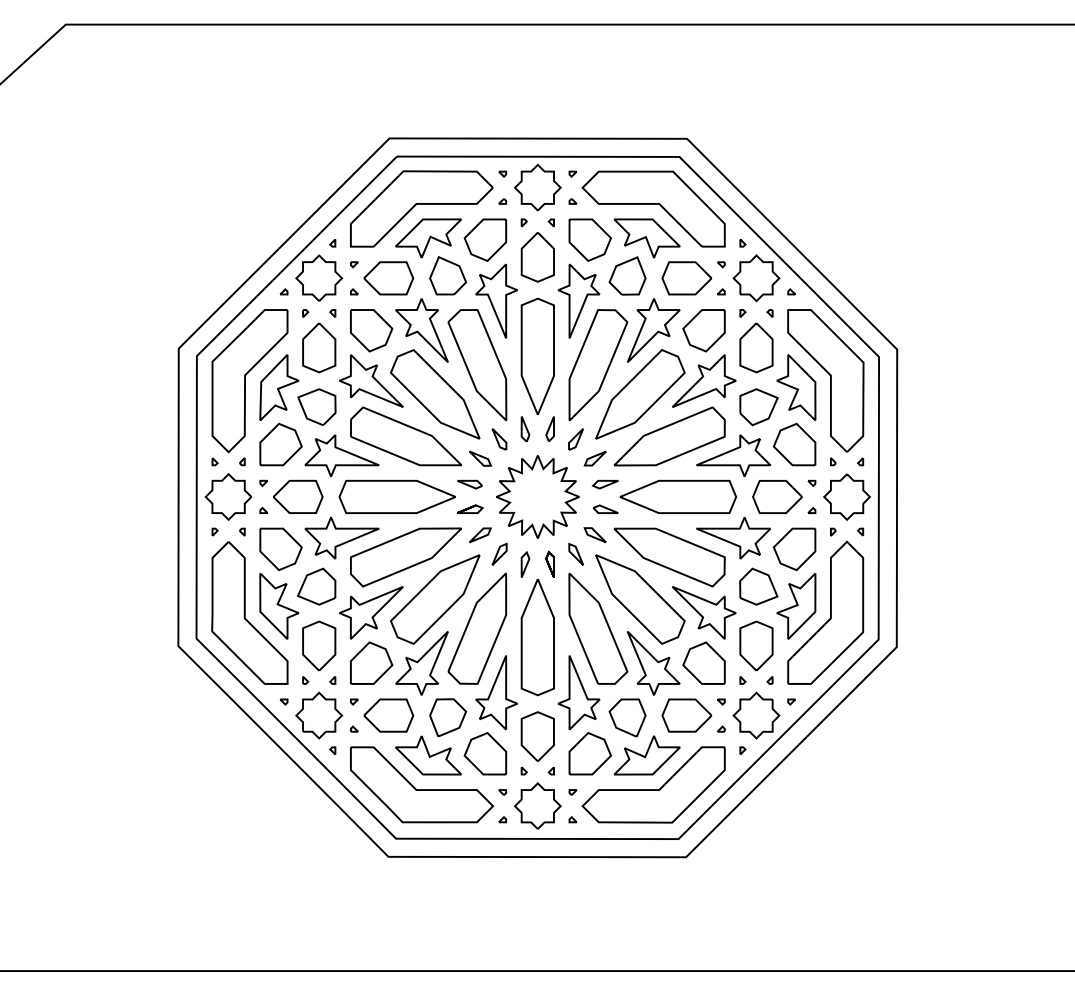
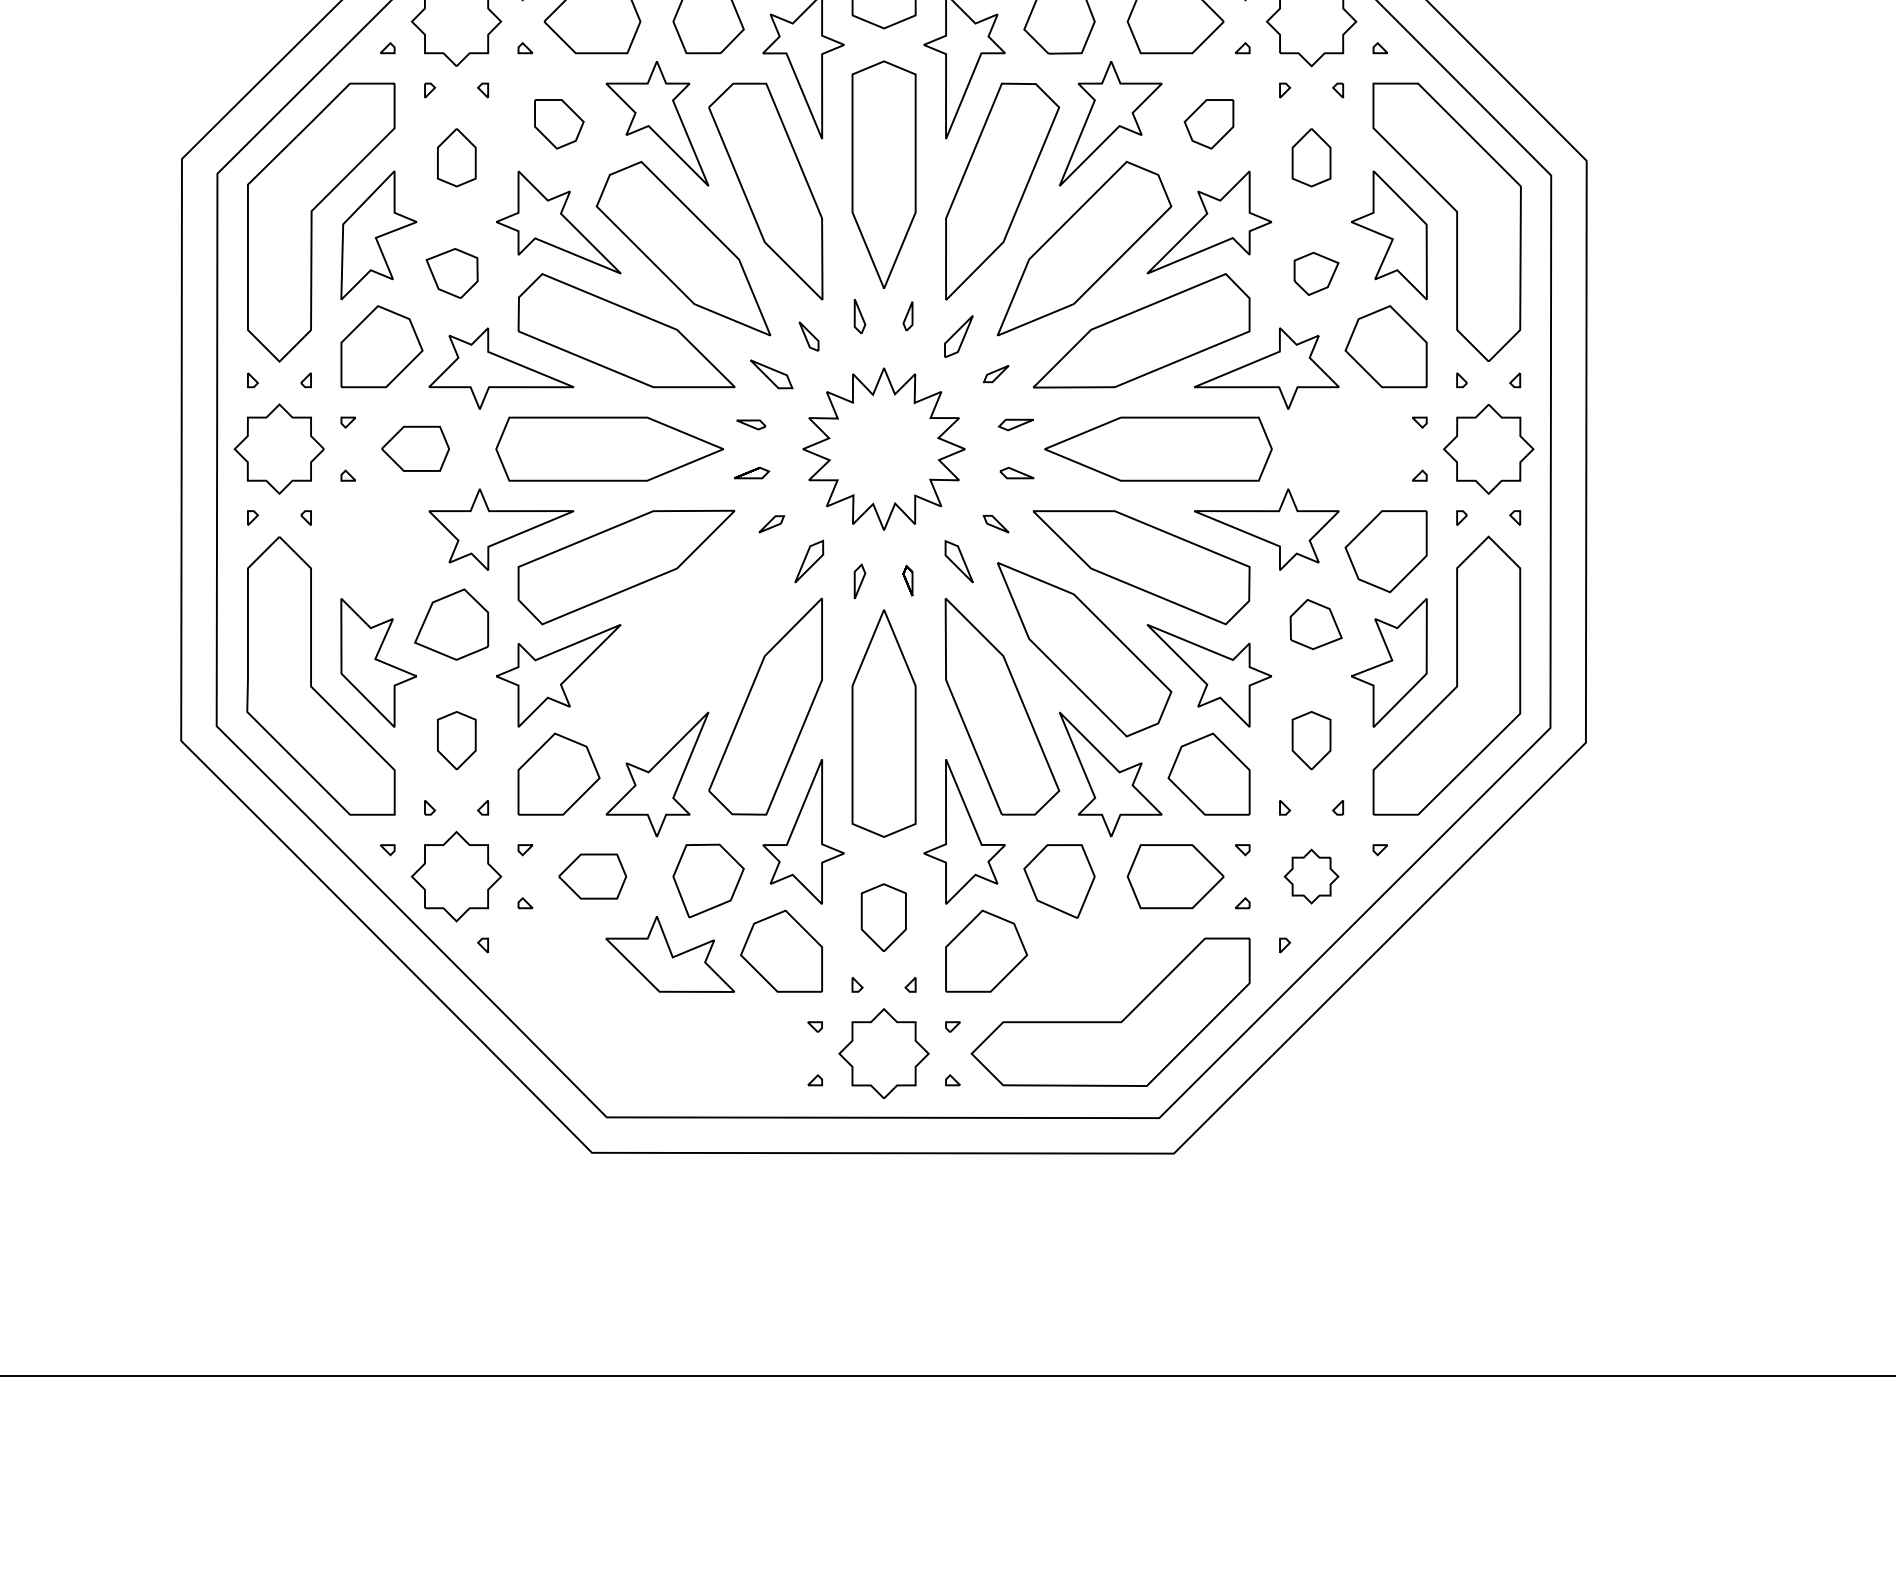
part: (371, 330) -> (558, 123), size x0.6
part: (703, 330) -> (1207, 123), size x0.6
part: (319, 347) -> (457, 156), size x0.6
part: (756, 347) -> (1311, 156), size x0.6
part: (316, 406) -> (451, 272), size x0.7
part: (758, 407) -> (1315, 274), size x0.6
part: (525, 428) -> (859, 315), size x0.7
part: (549, 428) -> (906, 315), size x0.6
part: (499, 439) -> (809, 336), size x0.7
part: (594, 458) -> (994, 373), size x0.6
part: (469, 484) -> (750, 424), size x0.6
part: (604, 484) -> (1014, 424), size x0.7
part: (298, 496) -> (416, 448), size x0.7
part: (777, 496) -> (1352, 448), removed
part: (470, 508) -> (752, 471), size x0.7
part: (605, 508) -> (1016, 471), size x0.7
part: (480, 535) -> (771, 524), size x0.6
part: (594, 535) -> (994, 524), size x0.6
part: (280, 548) -> (380, 549), removed
part: (549, 563) -> (906, 579), size x0.6
part: (525, 564) -> (859, 581), size x0.7
part: (758, 586) -> (1315, 624), size x0.7
part: (435, 599) -> (683, 649), removed
part: (319, 645) -> (457, 739), size x0.6
part: (756, 645) -> (1311, 739), size x0.6
part: (388, 715) -> (592, 876), size x0.7
part: (756, 715) -> (1311, 876), size x0.6
part: (537, 736) -> (883, 917), size x0.7
part: (646, 755) -> (1096, 954), removed
part: (422, 784) -> (658, 1011), removed

